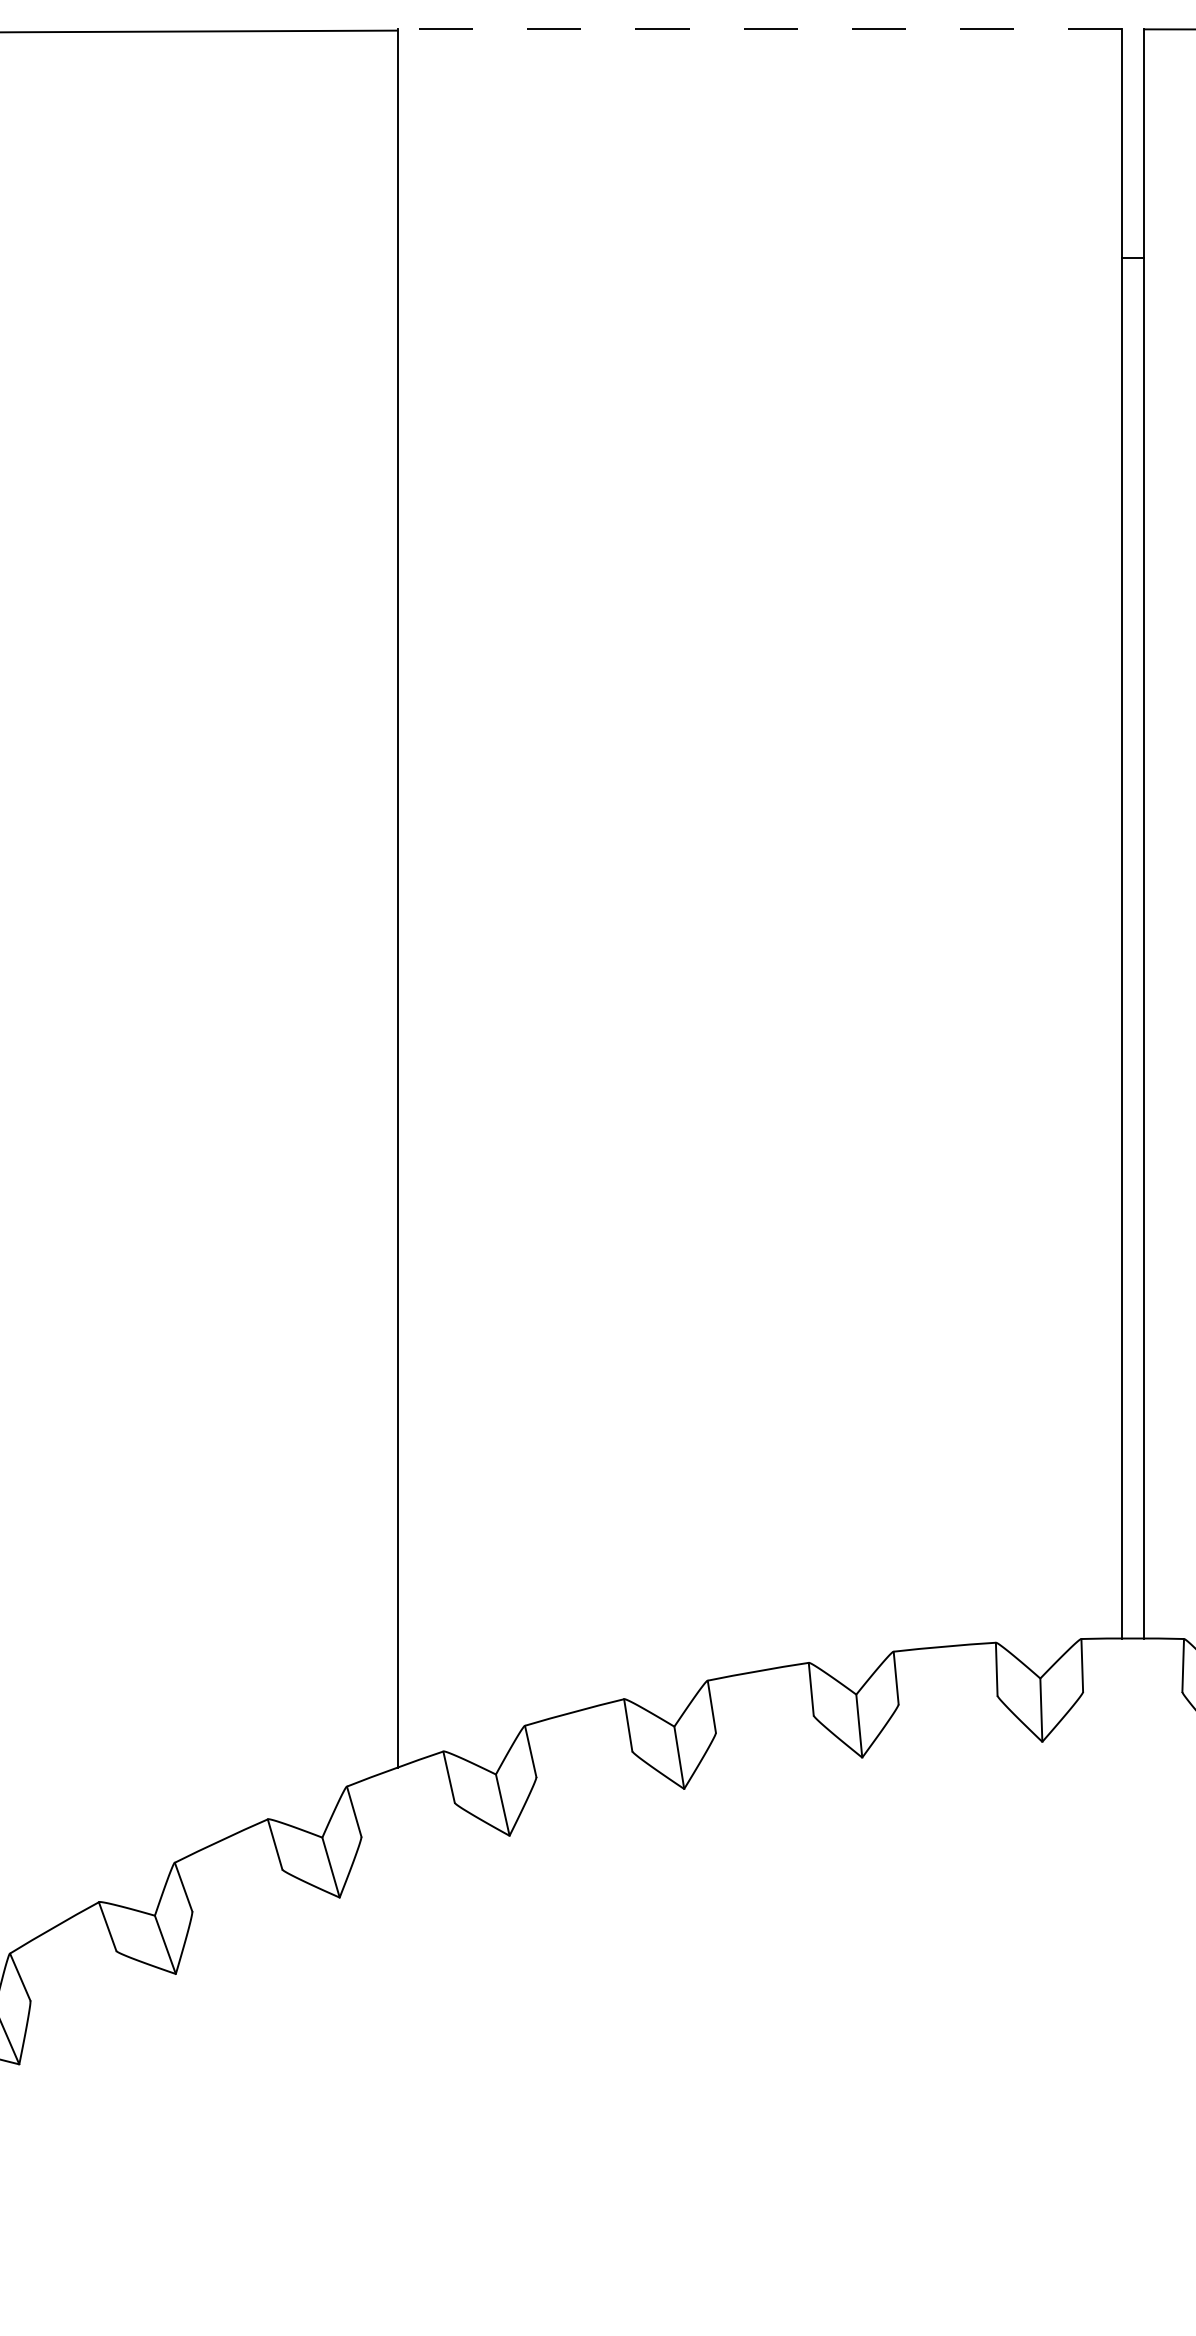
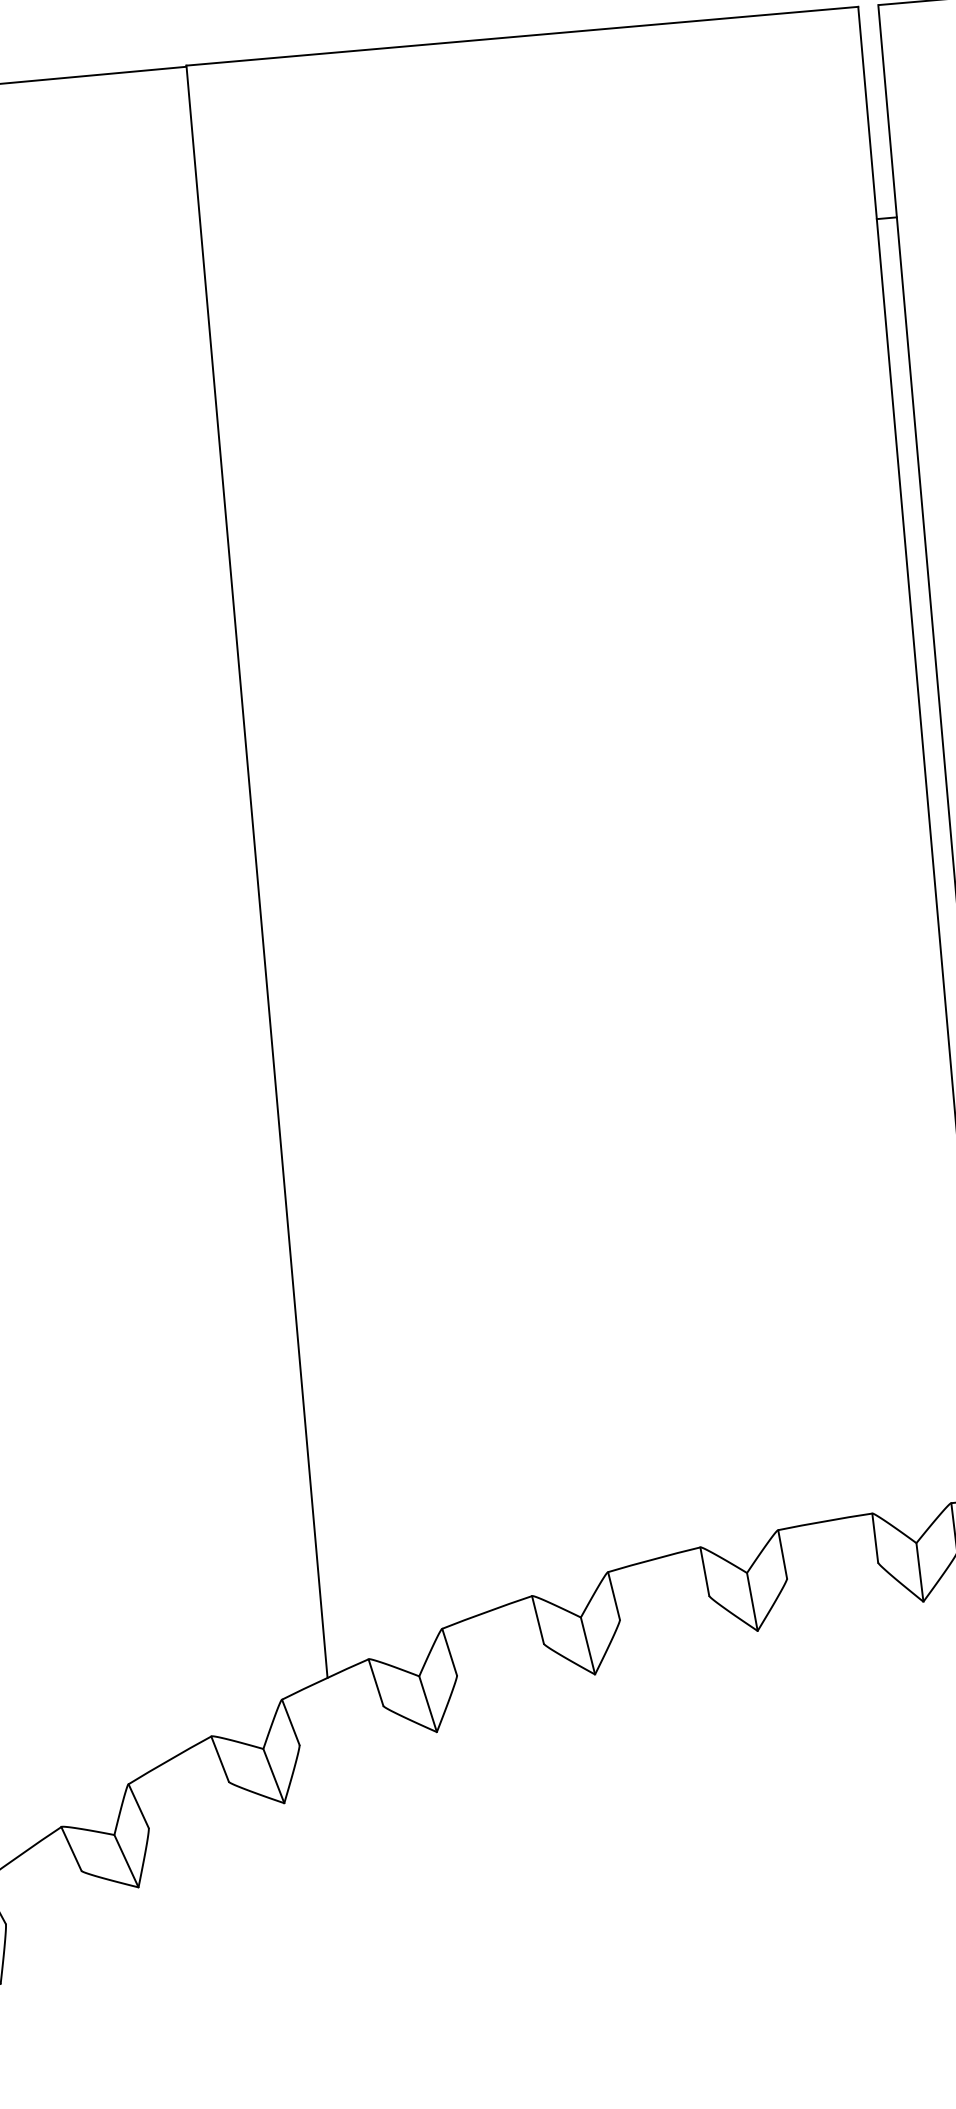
line: (759, 29) -> (522, 36), dashed -> solid

